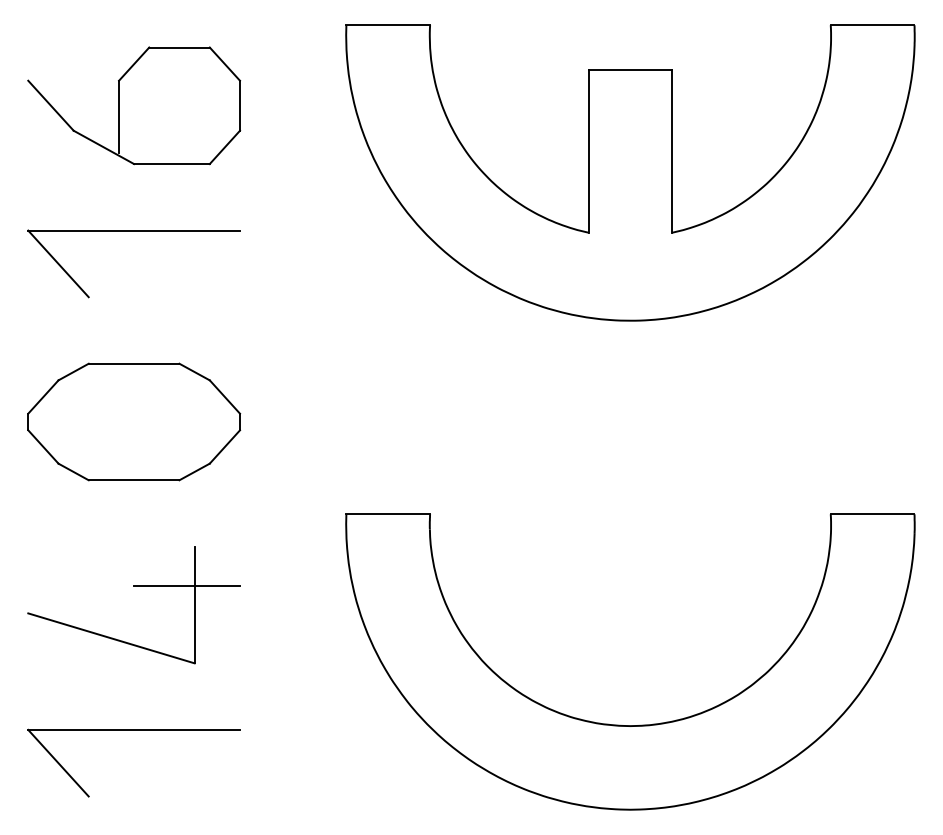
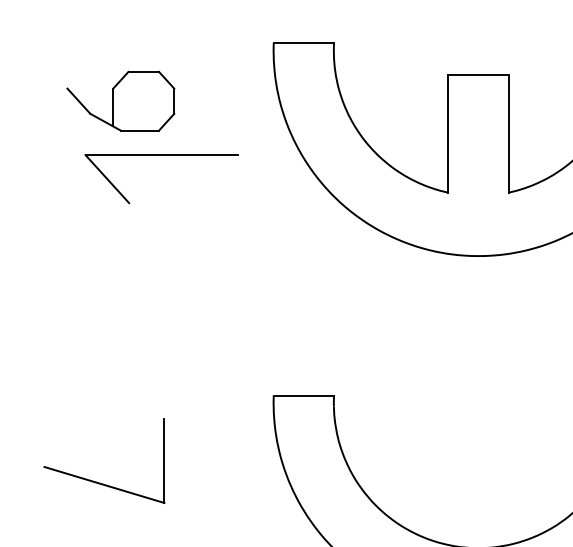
part: (134, 105) -> (121, 101), size x0.7
part: (133, 231) -> (161, 155), moved
part: (134, 421) -> (121, 328), removed
line: (187, 585) -> (159, 446), removed

